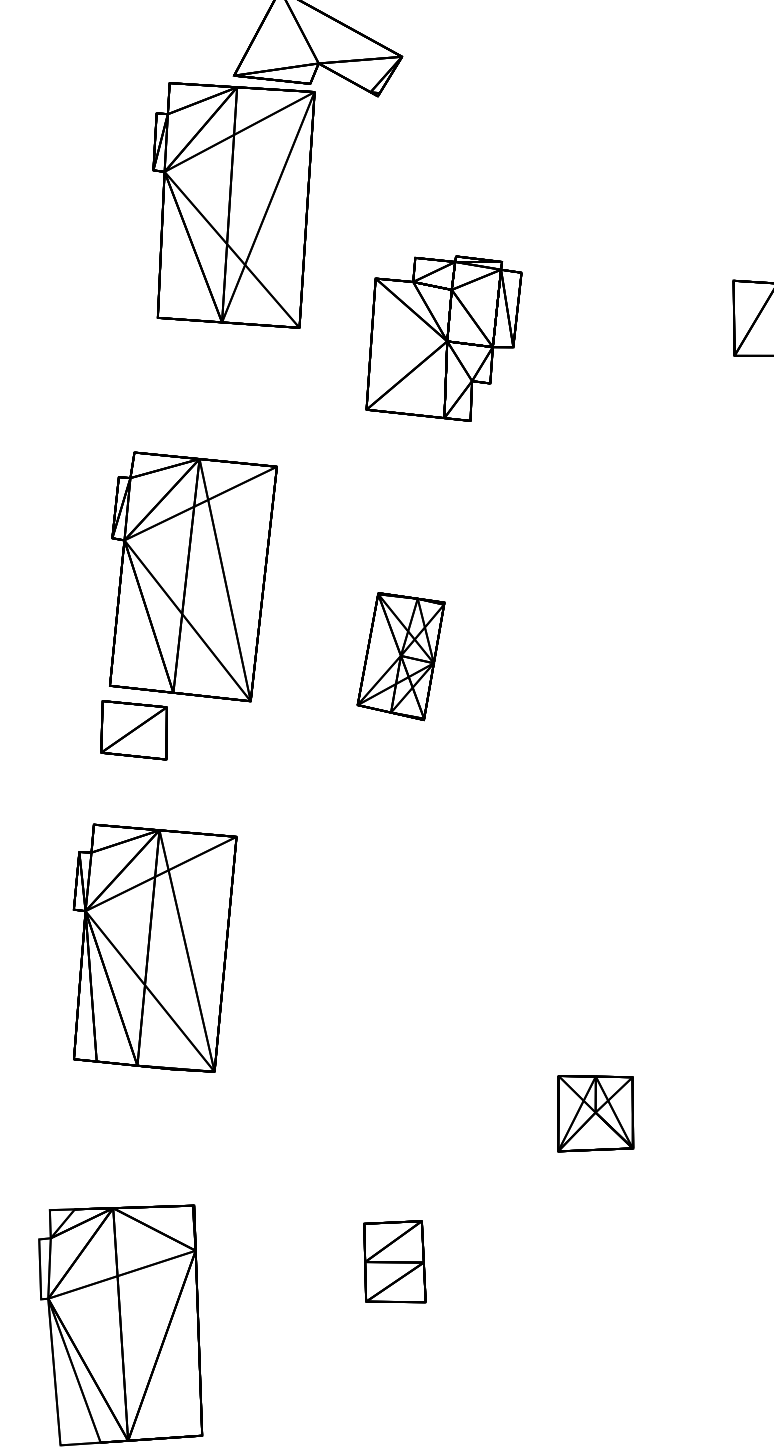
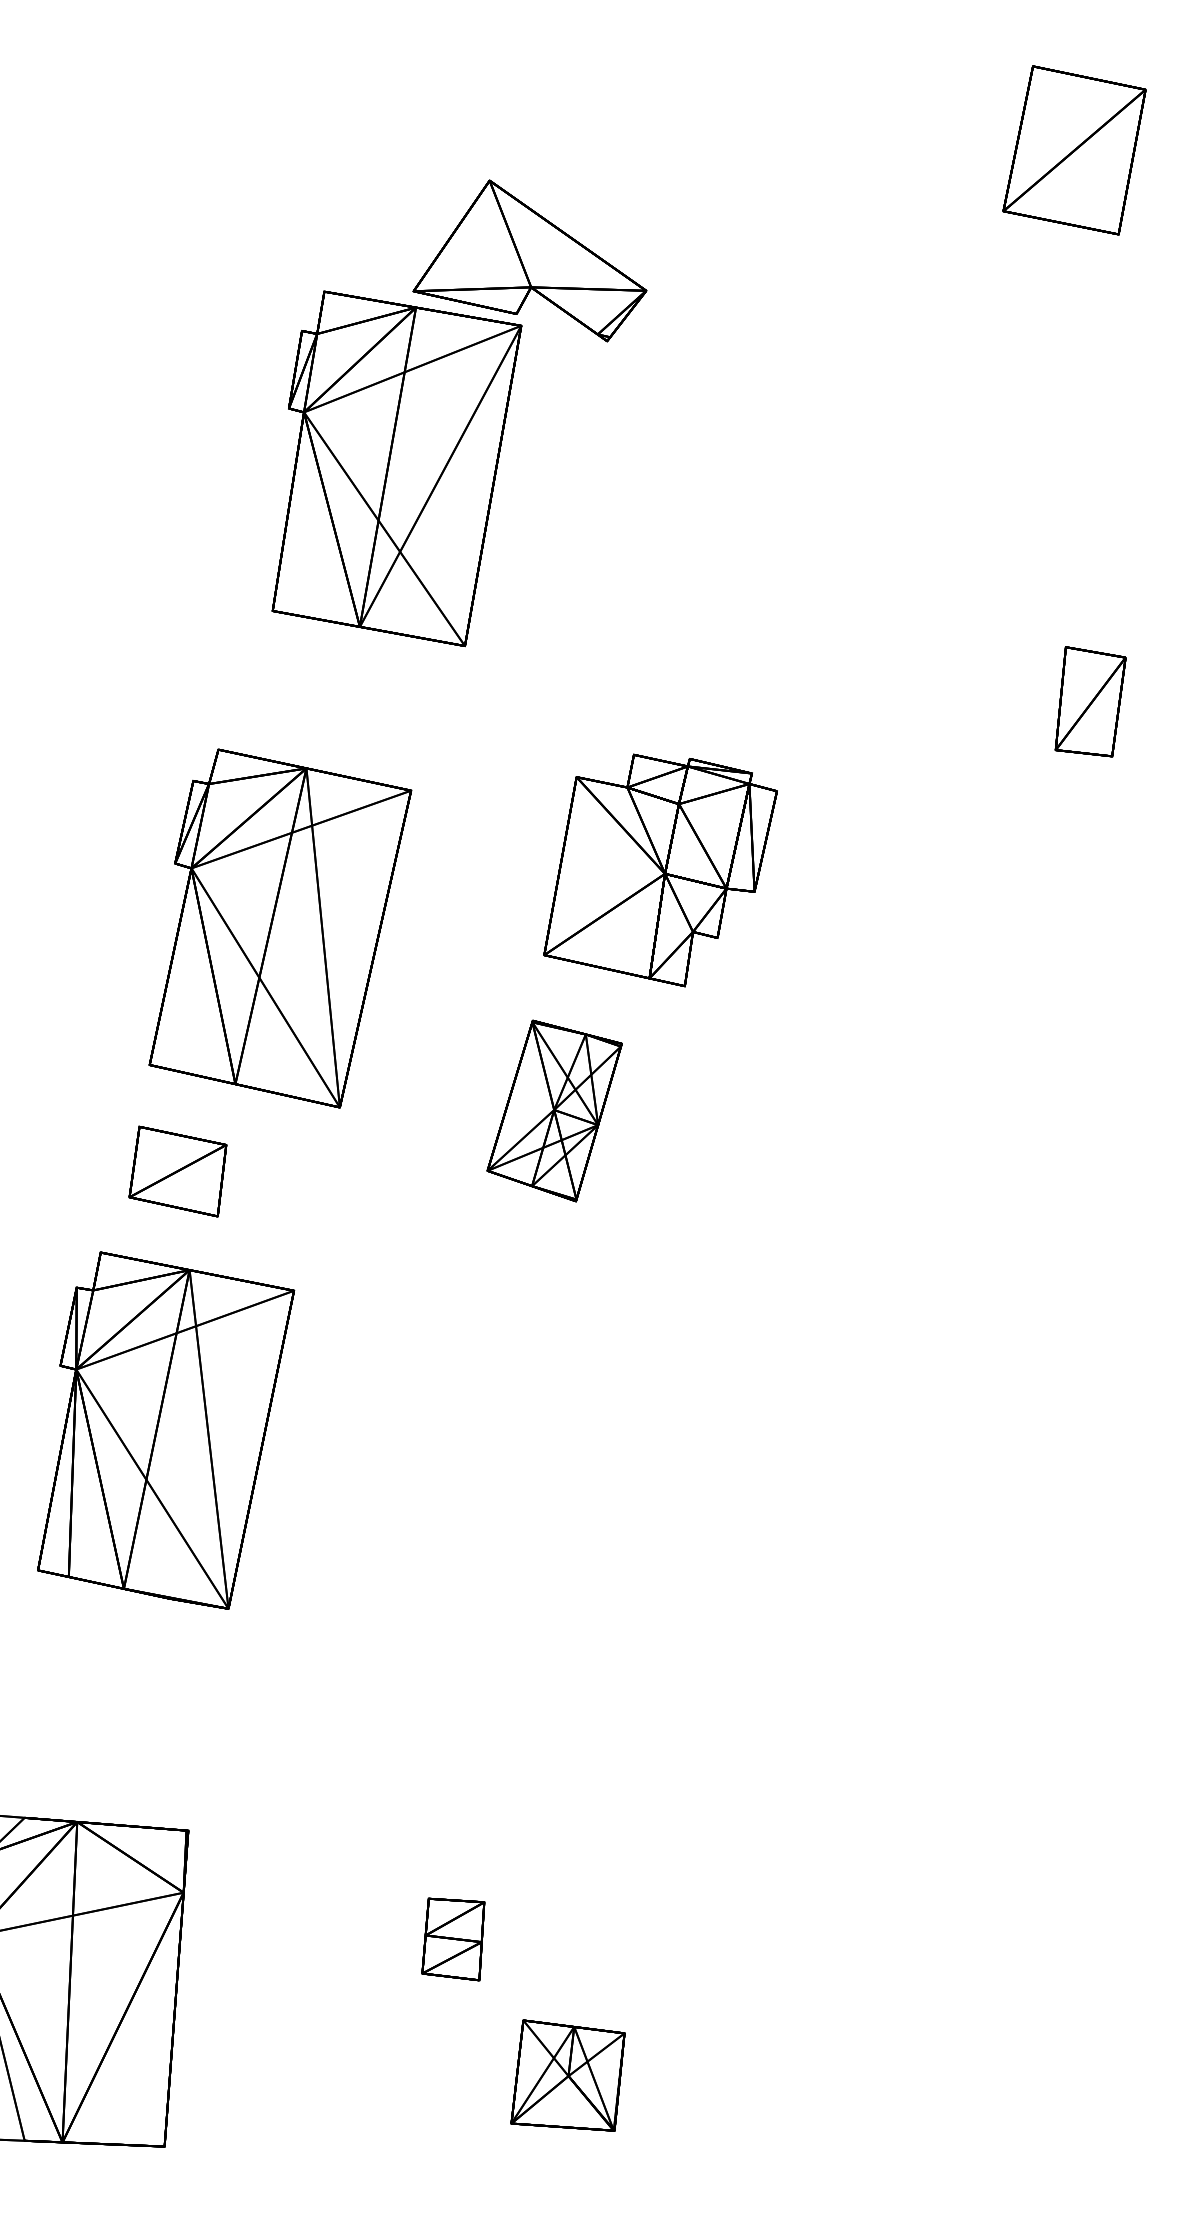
part: (443, 339) -> (660, 870), moved
part: (193, 576) -> (280, 928), moved
part: (155, 947) -> (166, 1430), moved
part: (594, 1112) -> (567, 2075), moved
part: (394, 1263) -> (453, 1939), size x0.7

